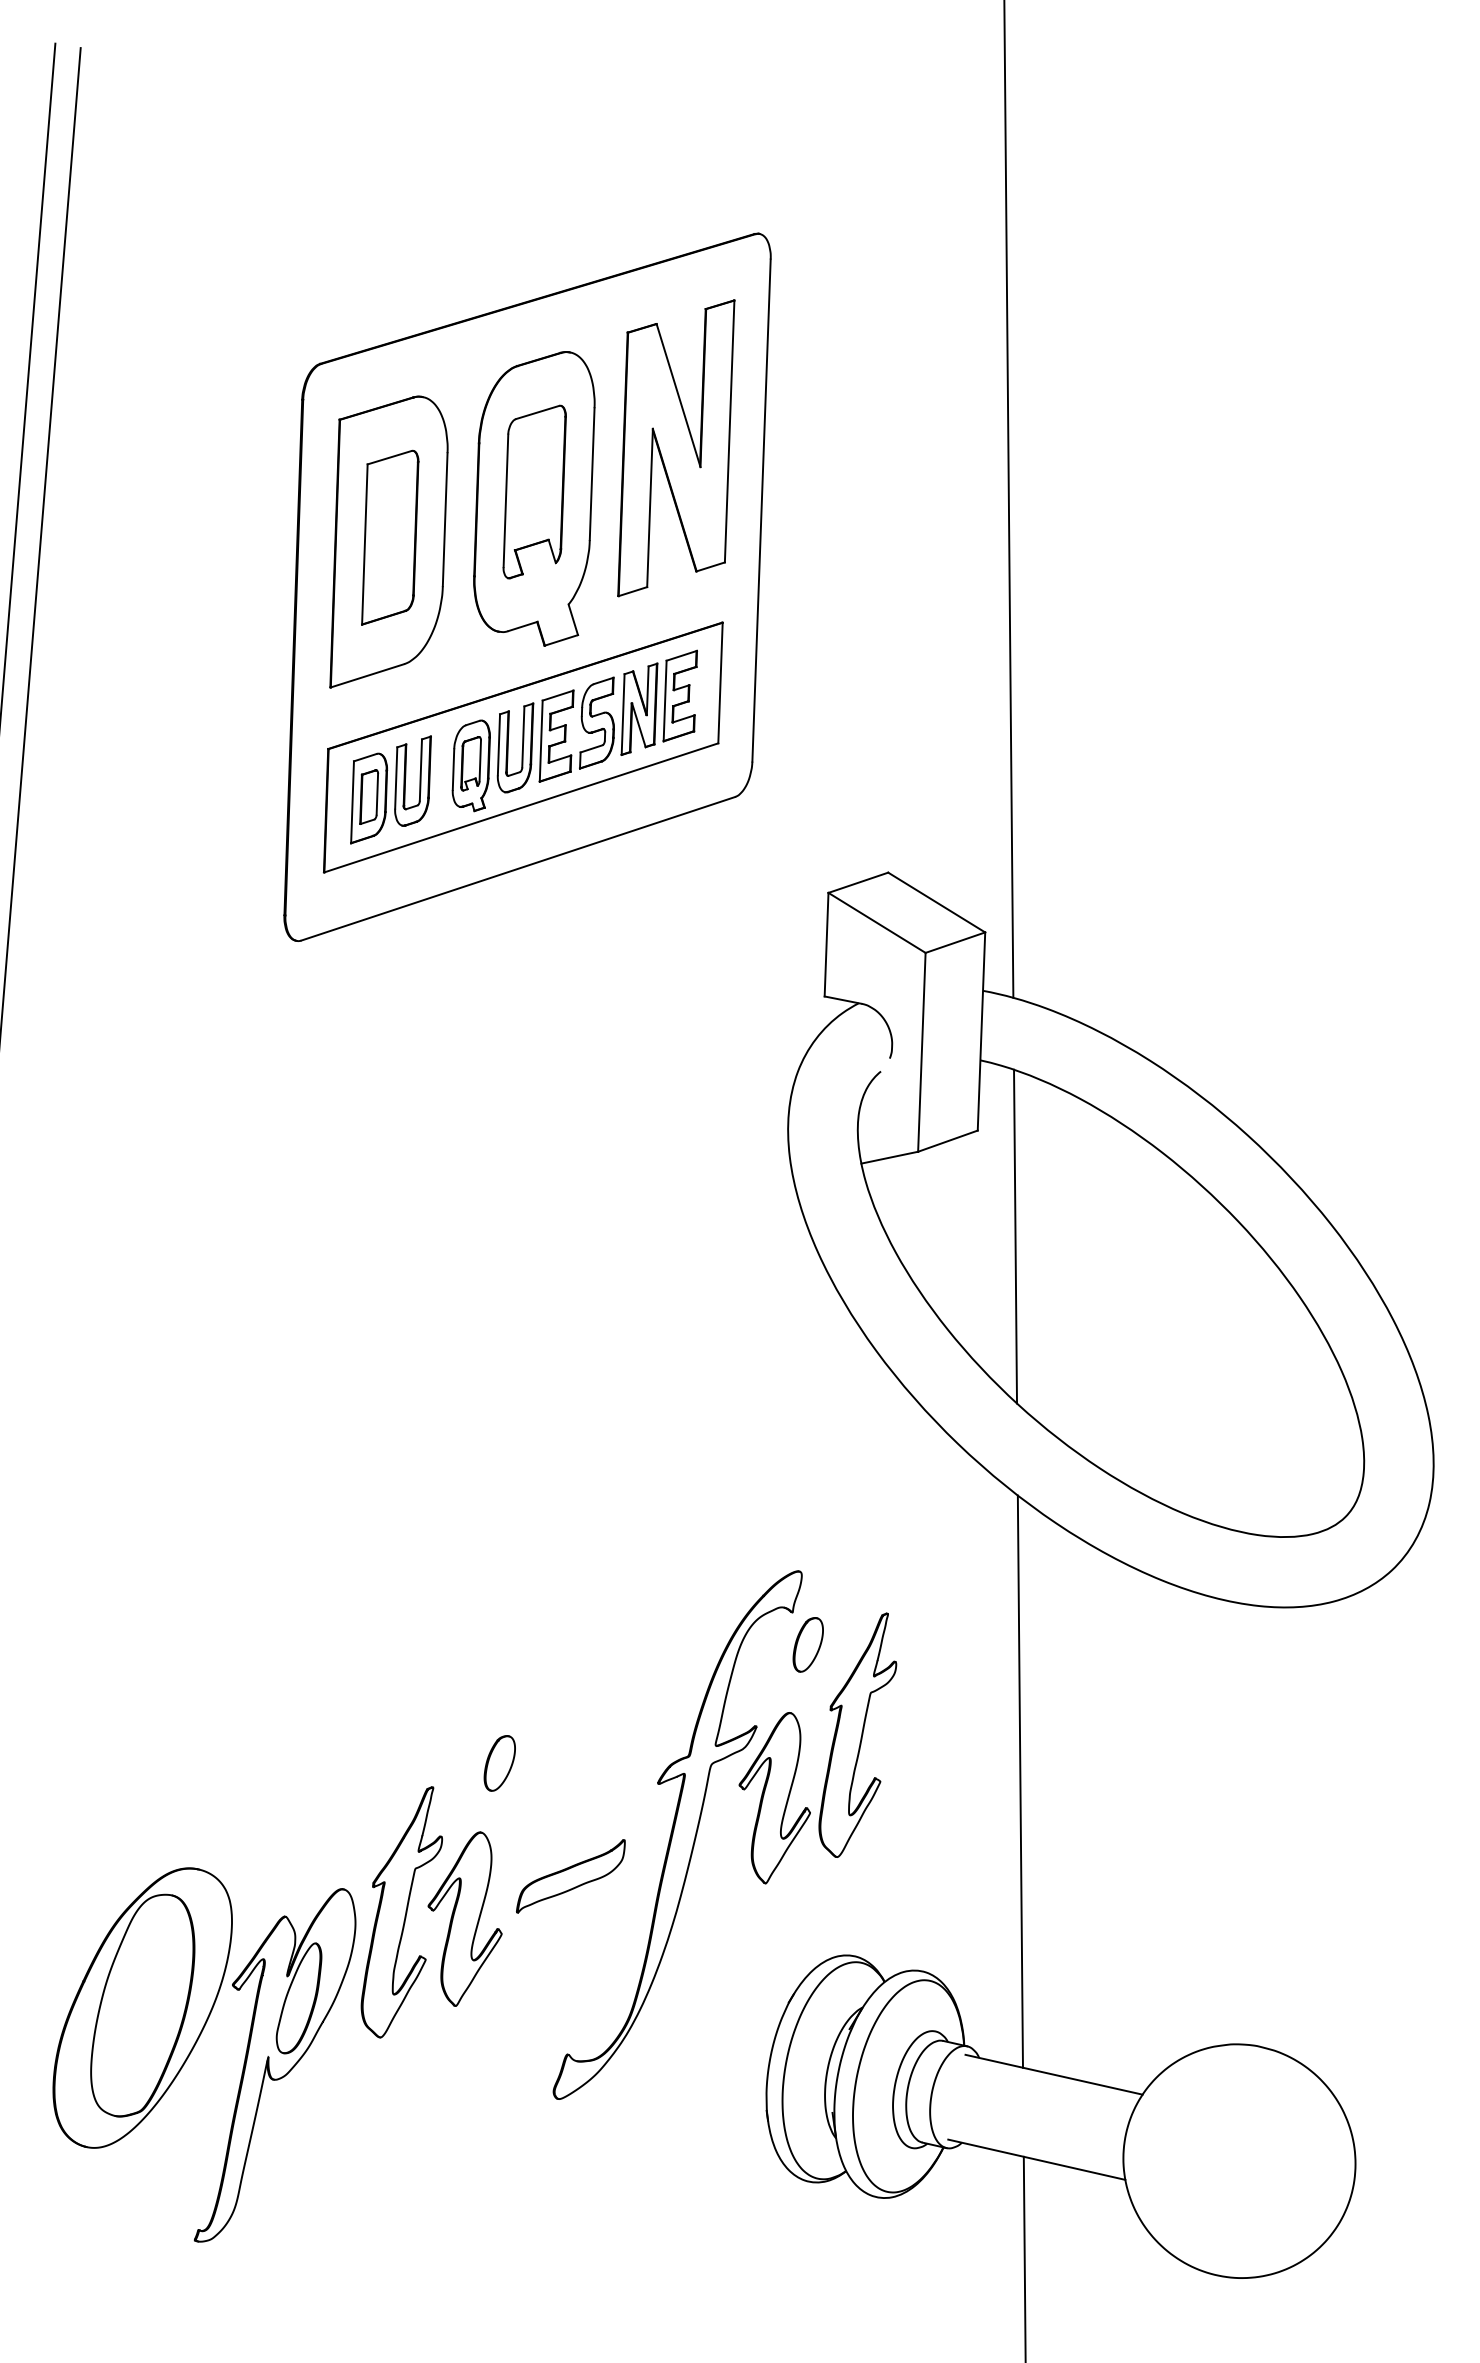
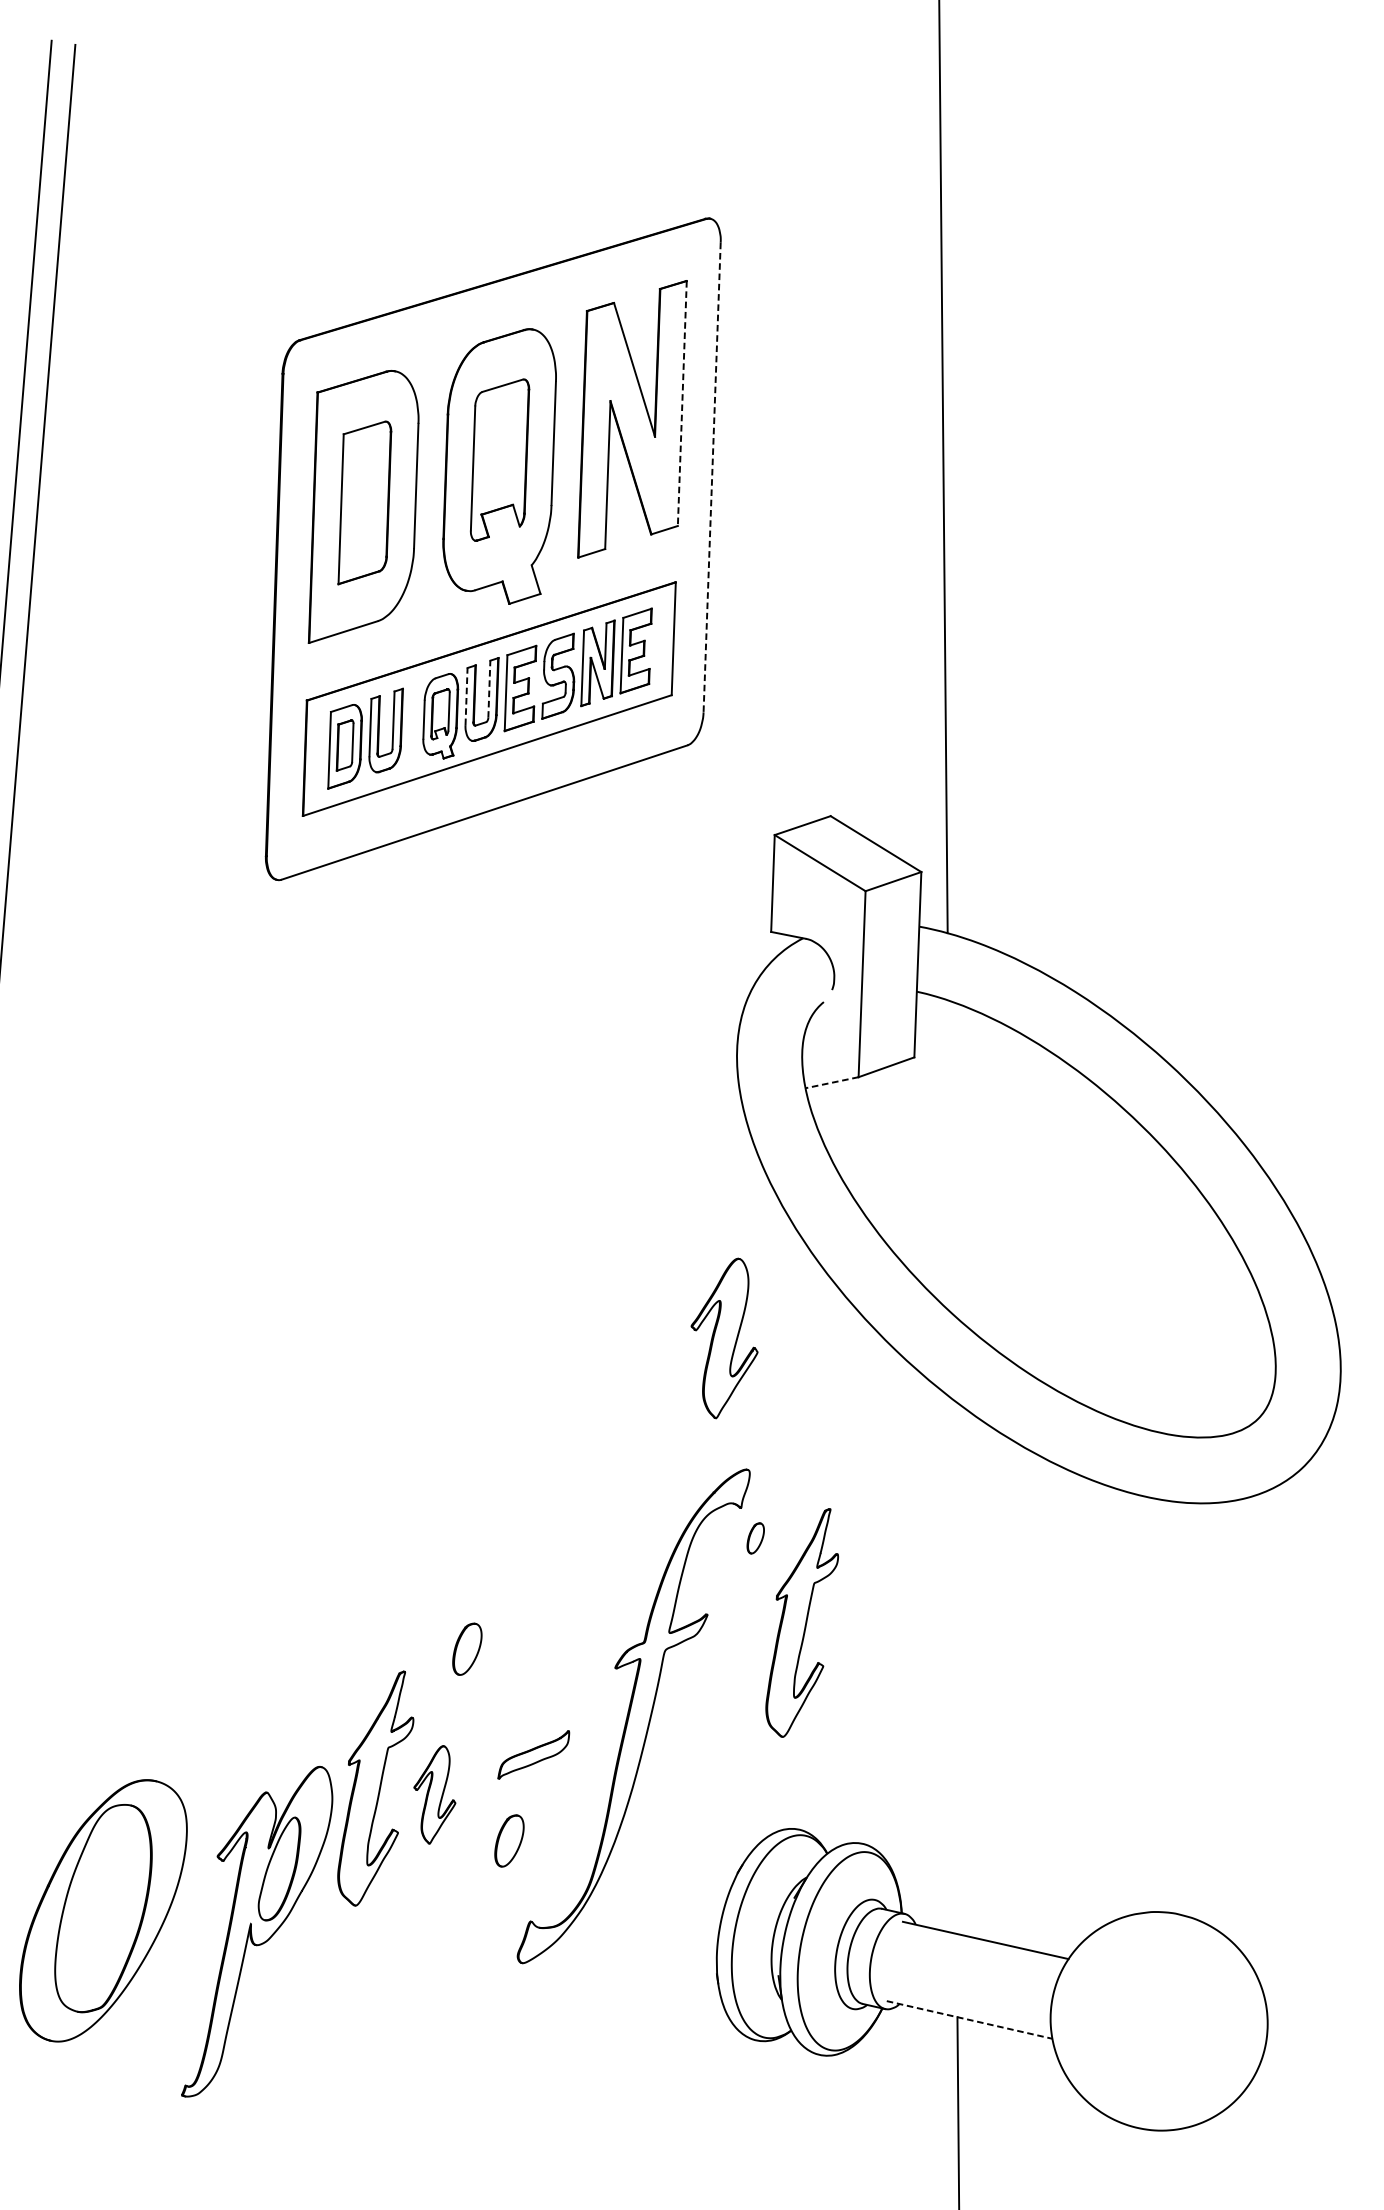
line: (729, 432) -> (682, 404), solid -> dashed
line: (761, 511) -> (712, 478), solid -> dashed
line: (523, 736) -> (489, 688), solid -> dashed
line: (498, 744) -> (466, 696), solid -> dashed
line: (889, 1157) -> (831, 1082), solid -> dashed
line: (1015, 1236) -> (949, 1156), removed
part: (807, 1644) -> (755, 1538), size x0.6
line: (1019, 1781) -> (953, 1666), removed
part: (774, 1798) -> (724, 1338), moved
part: (570, 1876) -> (533, 1755), size x0.7
part: (464, 1918) -> (434, 1794), size x0.6
part: (544, 1968) -> (509, 1841), added
part: (142, 2007) -> (103, 1910), moved
line: (1036, 2159) -> (969, 2019), solid -> dashed

